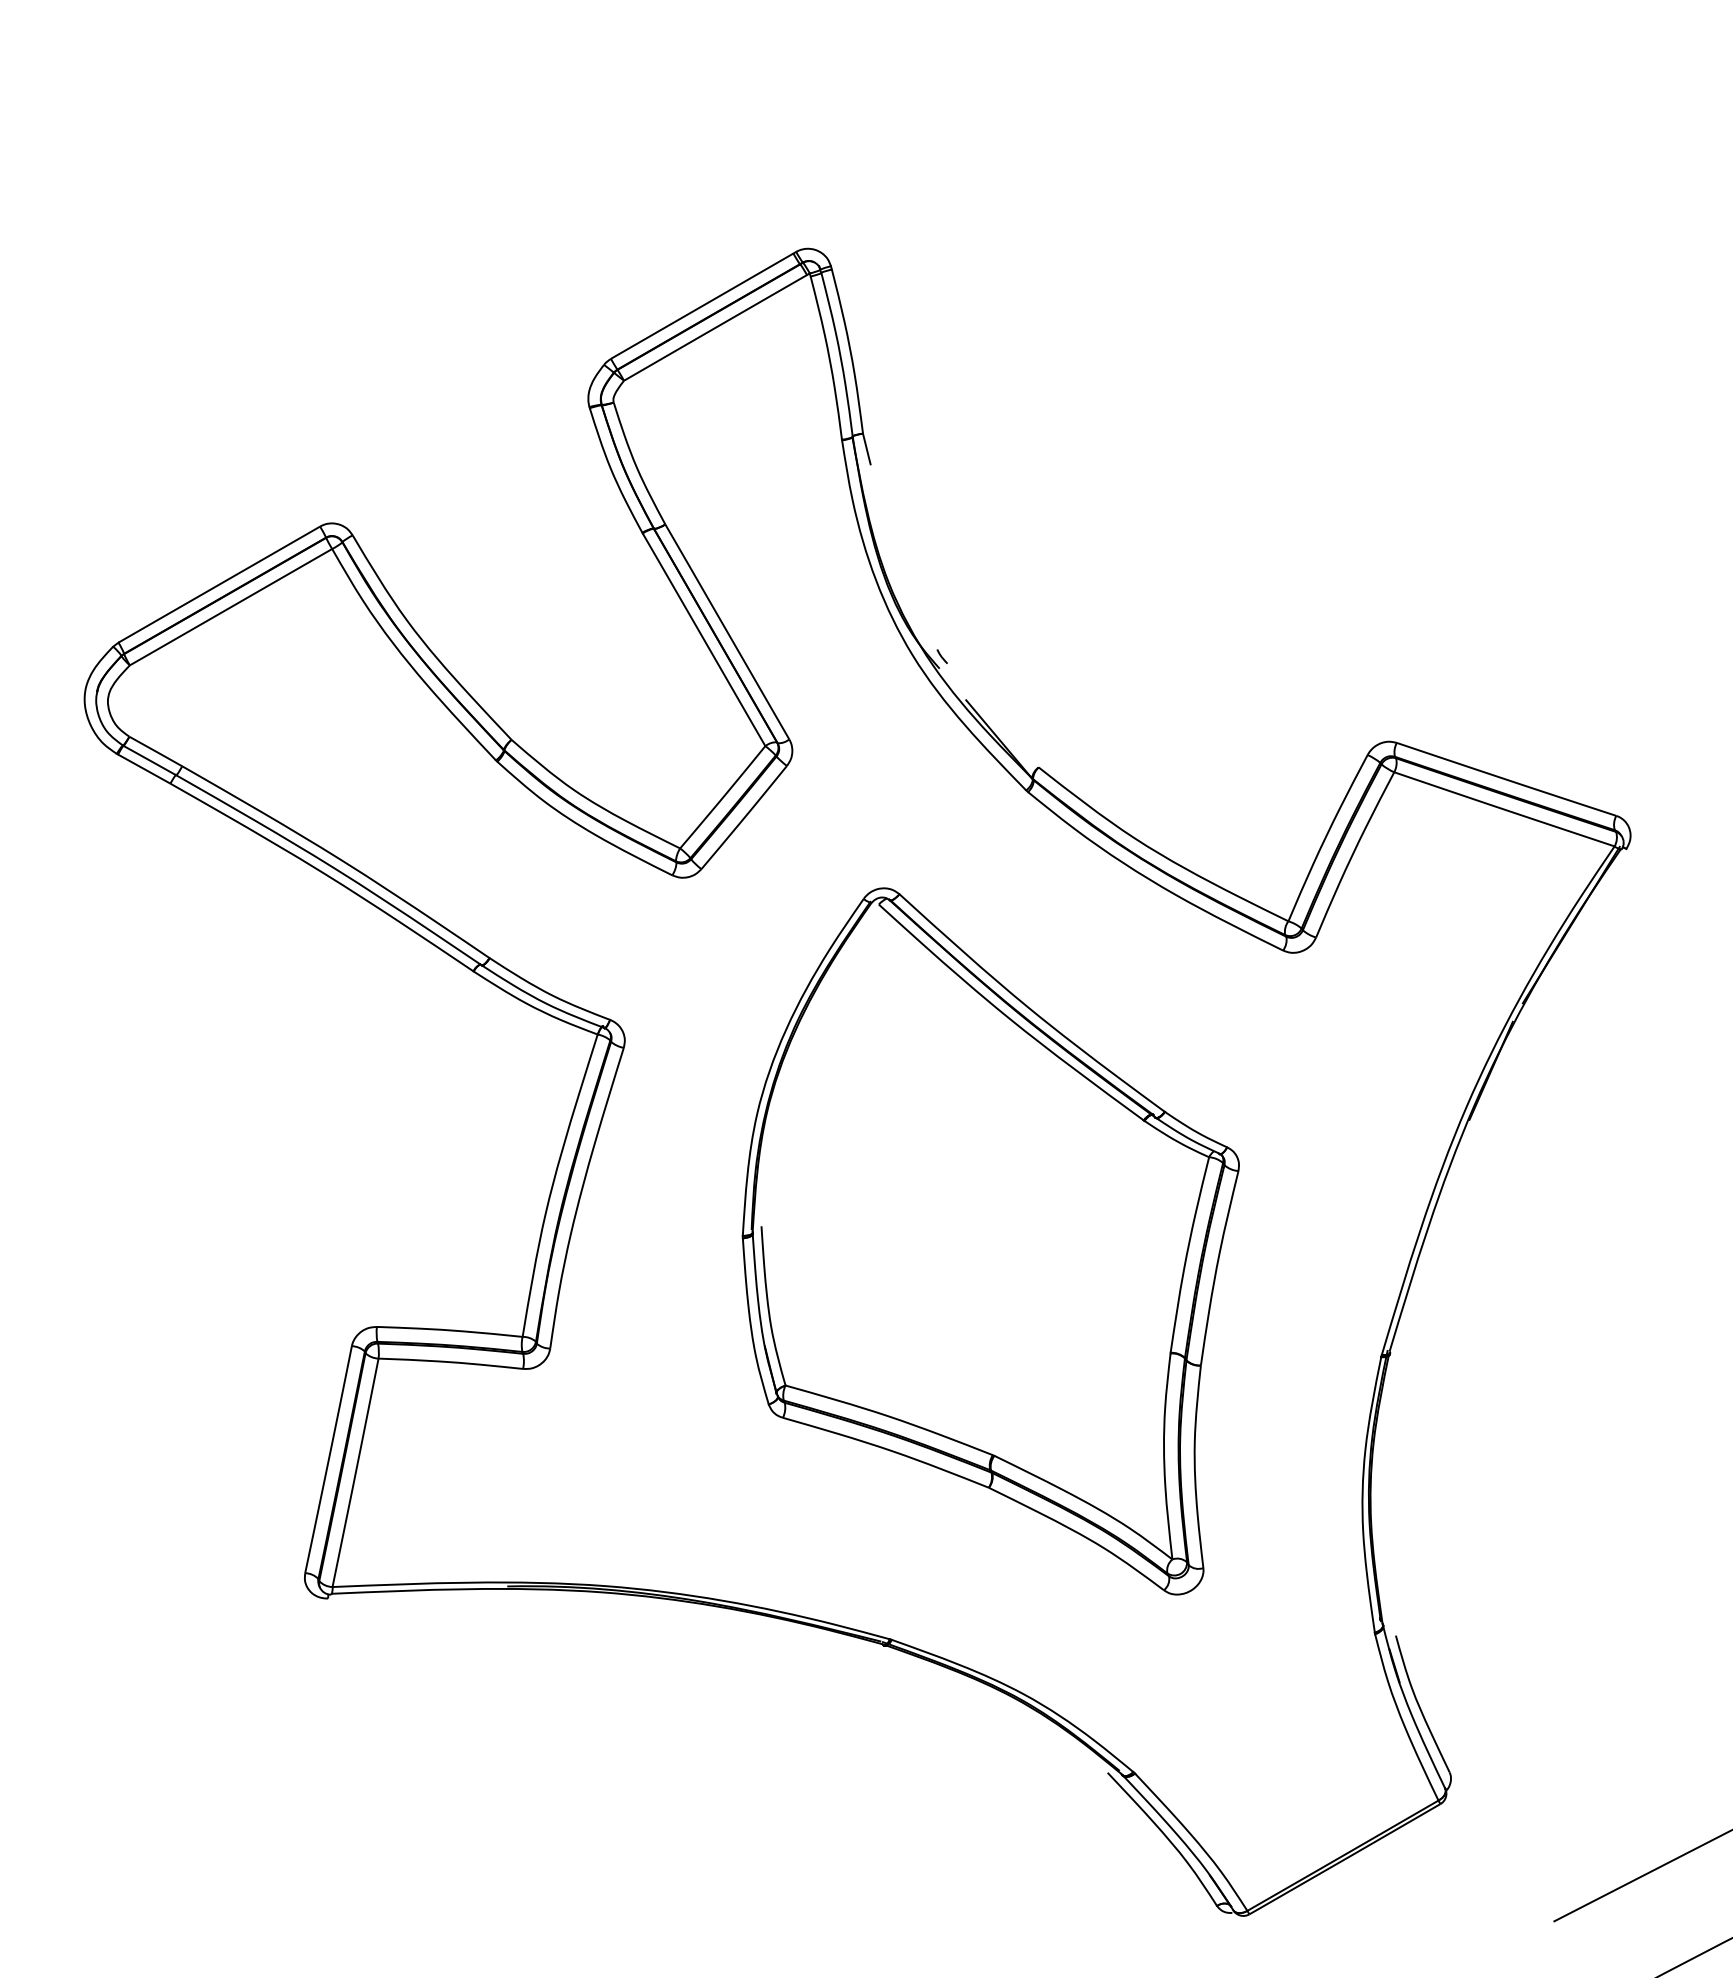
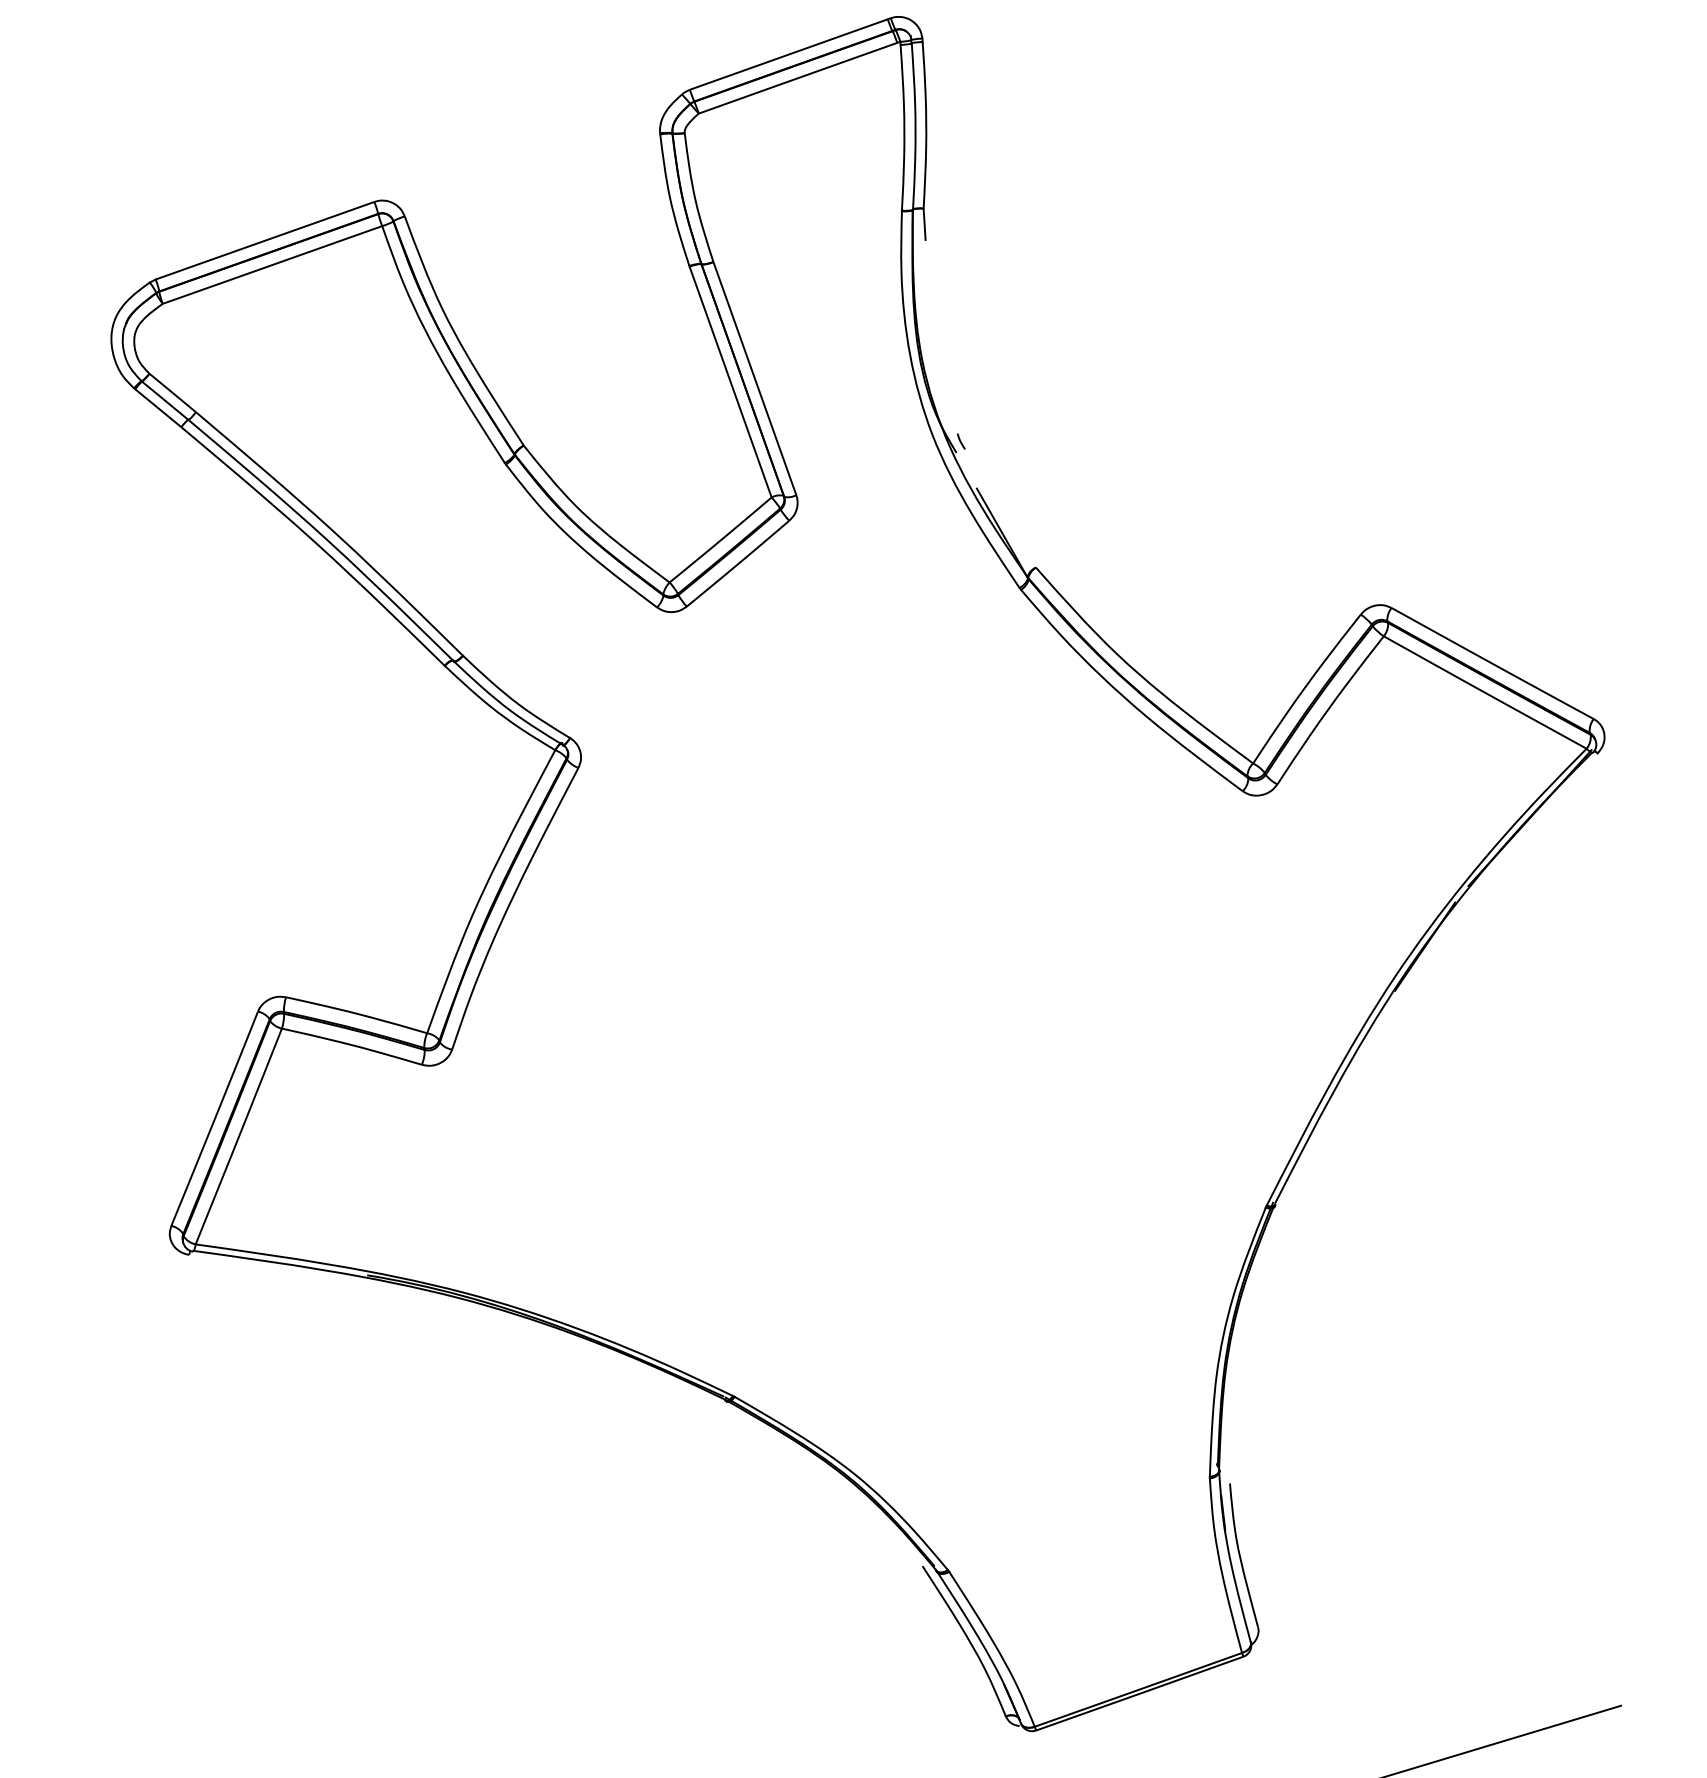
part: (990, 1241) -> (903, 1023), removed

